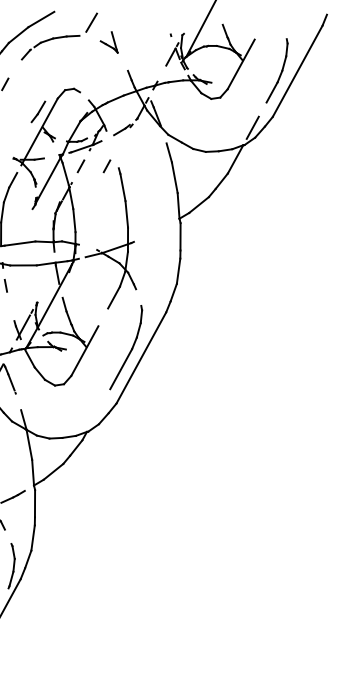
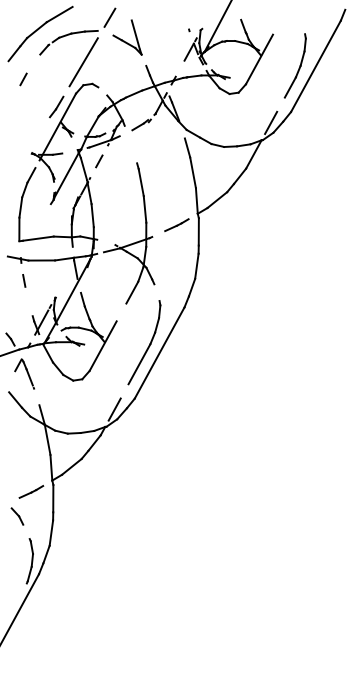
part: (109, 42) -> (127, 37), size x1.67
line: (65, 67) -> (83, 62), added
line: (107, 166) -> (125, 161), removed
line: (158, 229) -> (176, 224), added
line: (96, 414) -> (114, 409), added

